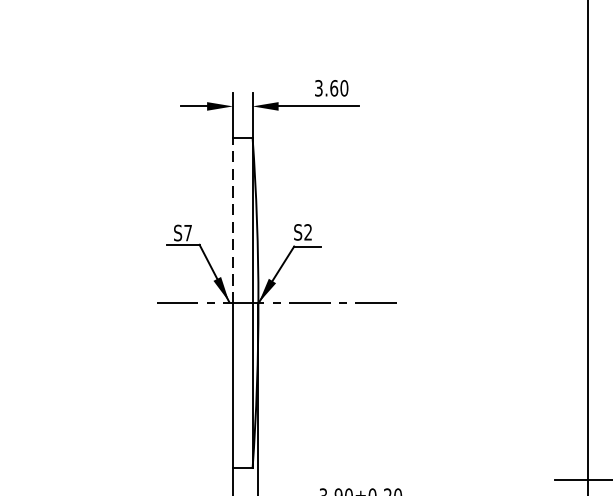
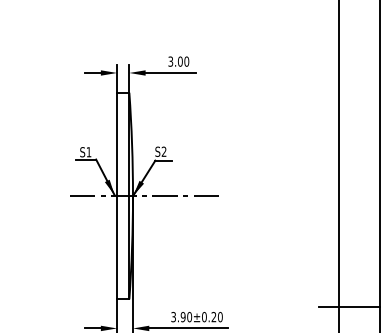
text: (334, 88) -> (180, 61), 3.60 -> 3.00
line: (233, 220) -> (117, 144), dashed -> solid
text: (187, 233) -> (88, 152), S7 -> S1

